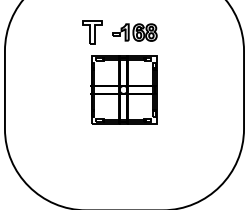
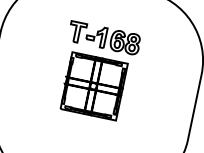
part: (134, 32) -> (112, 39), size x1.43

